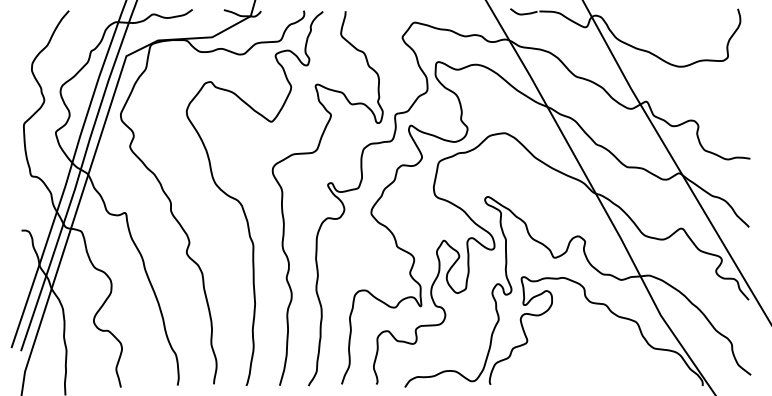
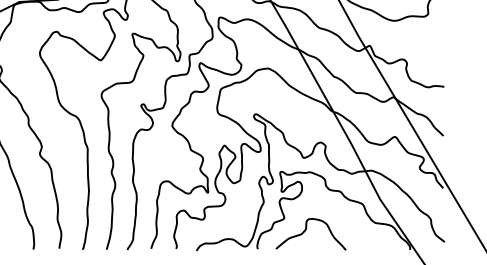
curve: (557, 359) -> (305, 230), added

